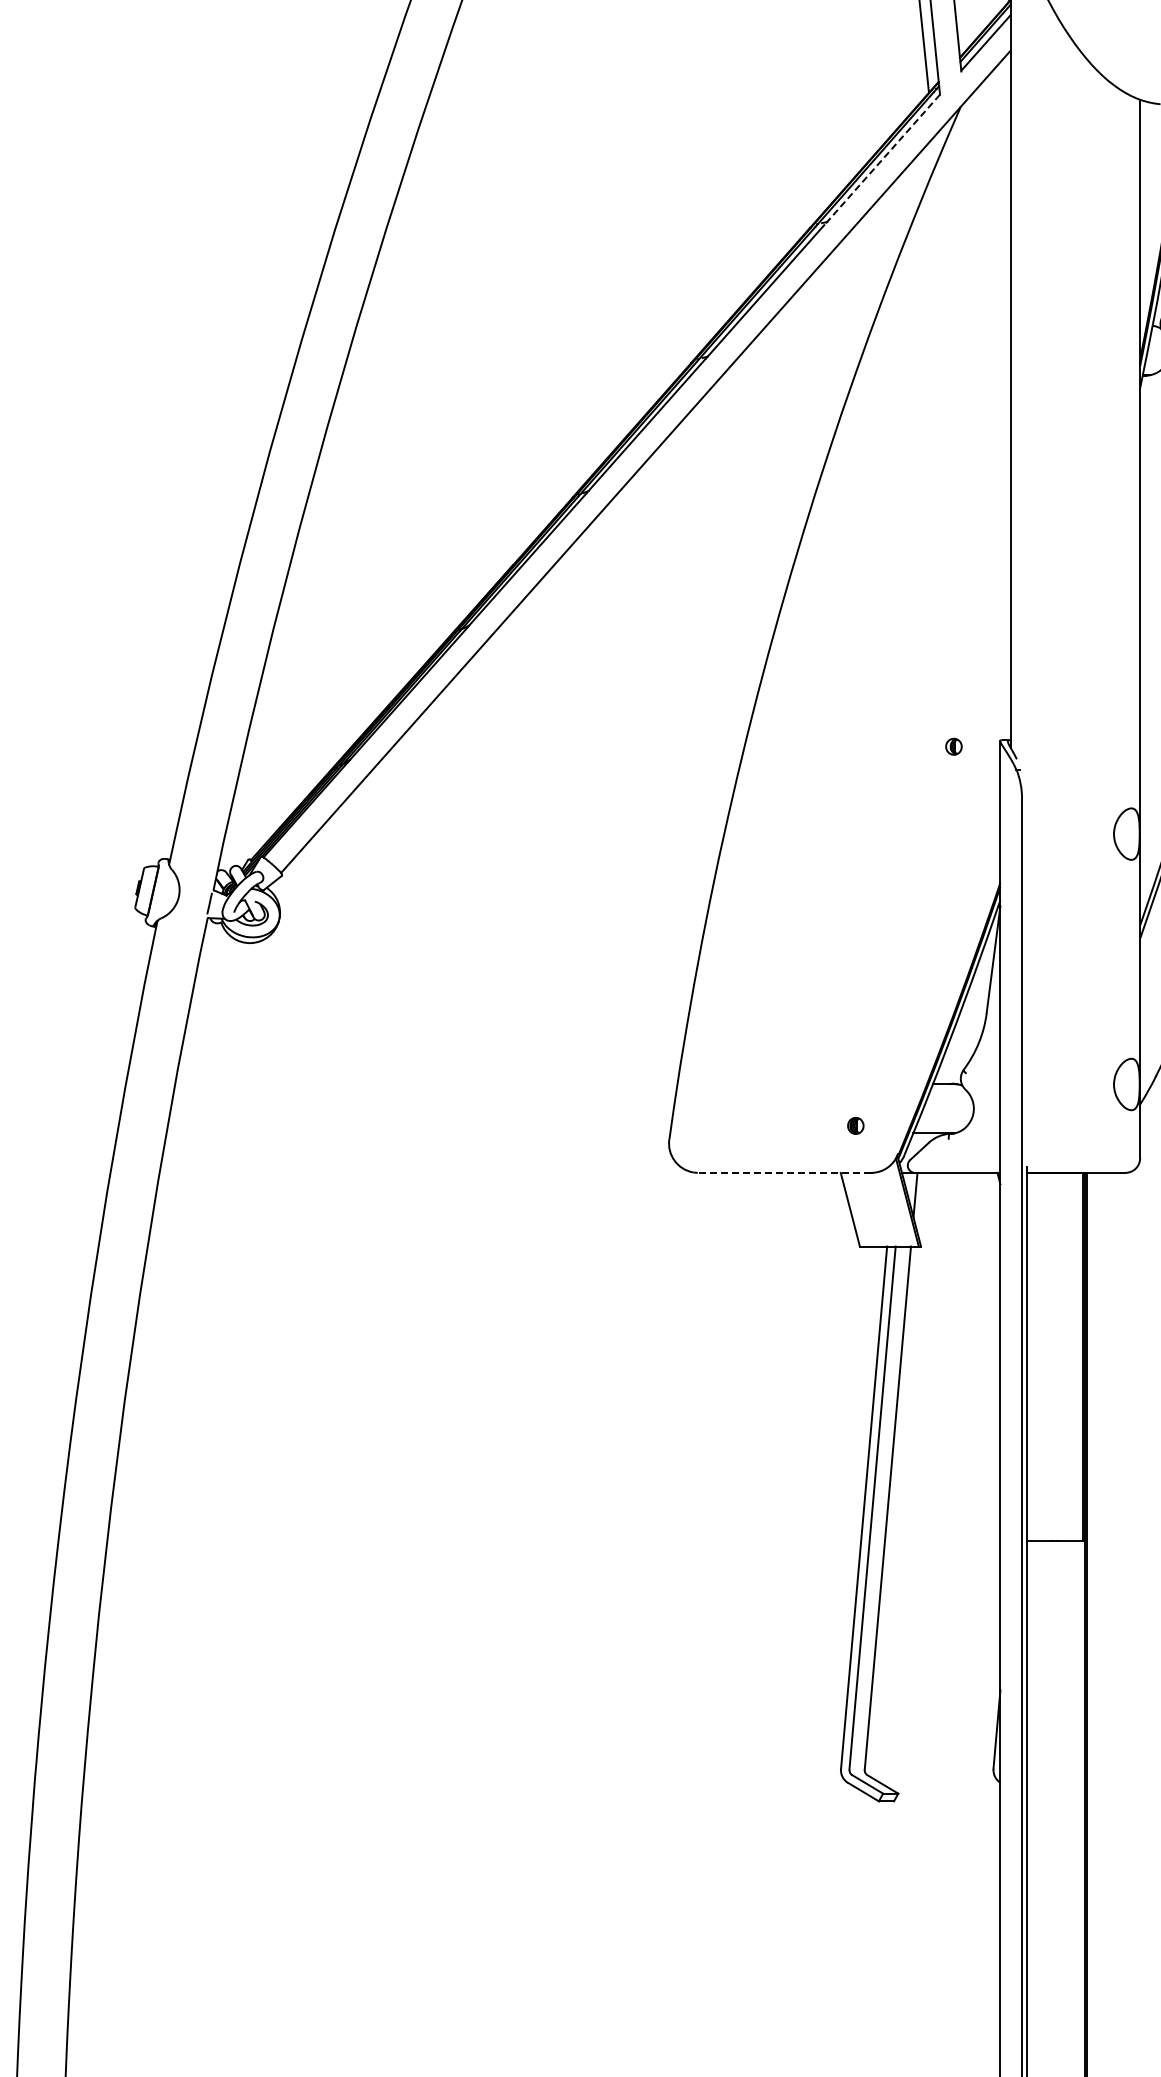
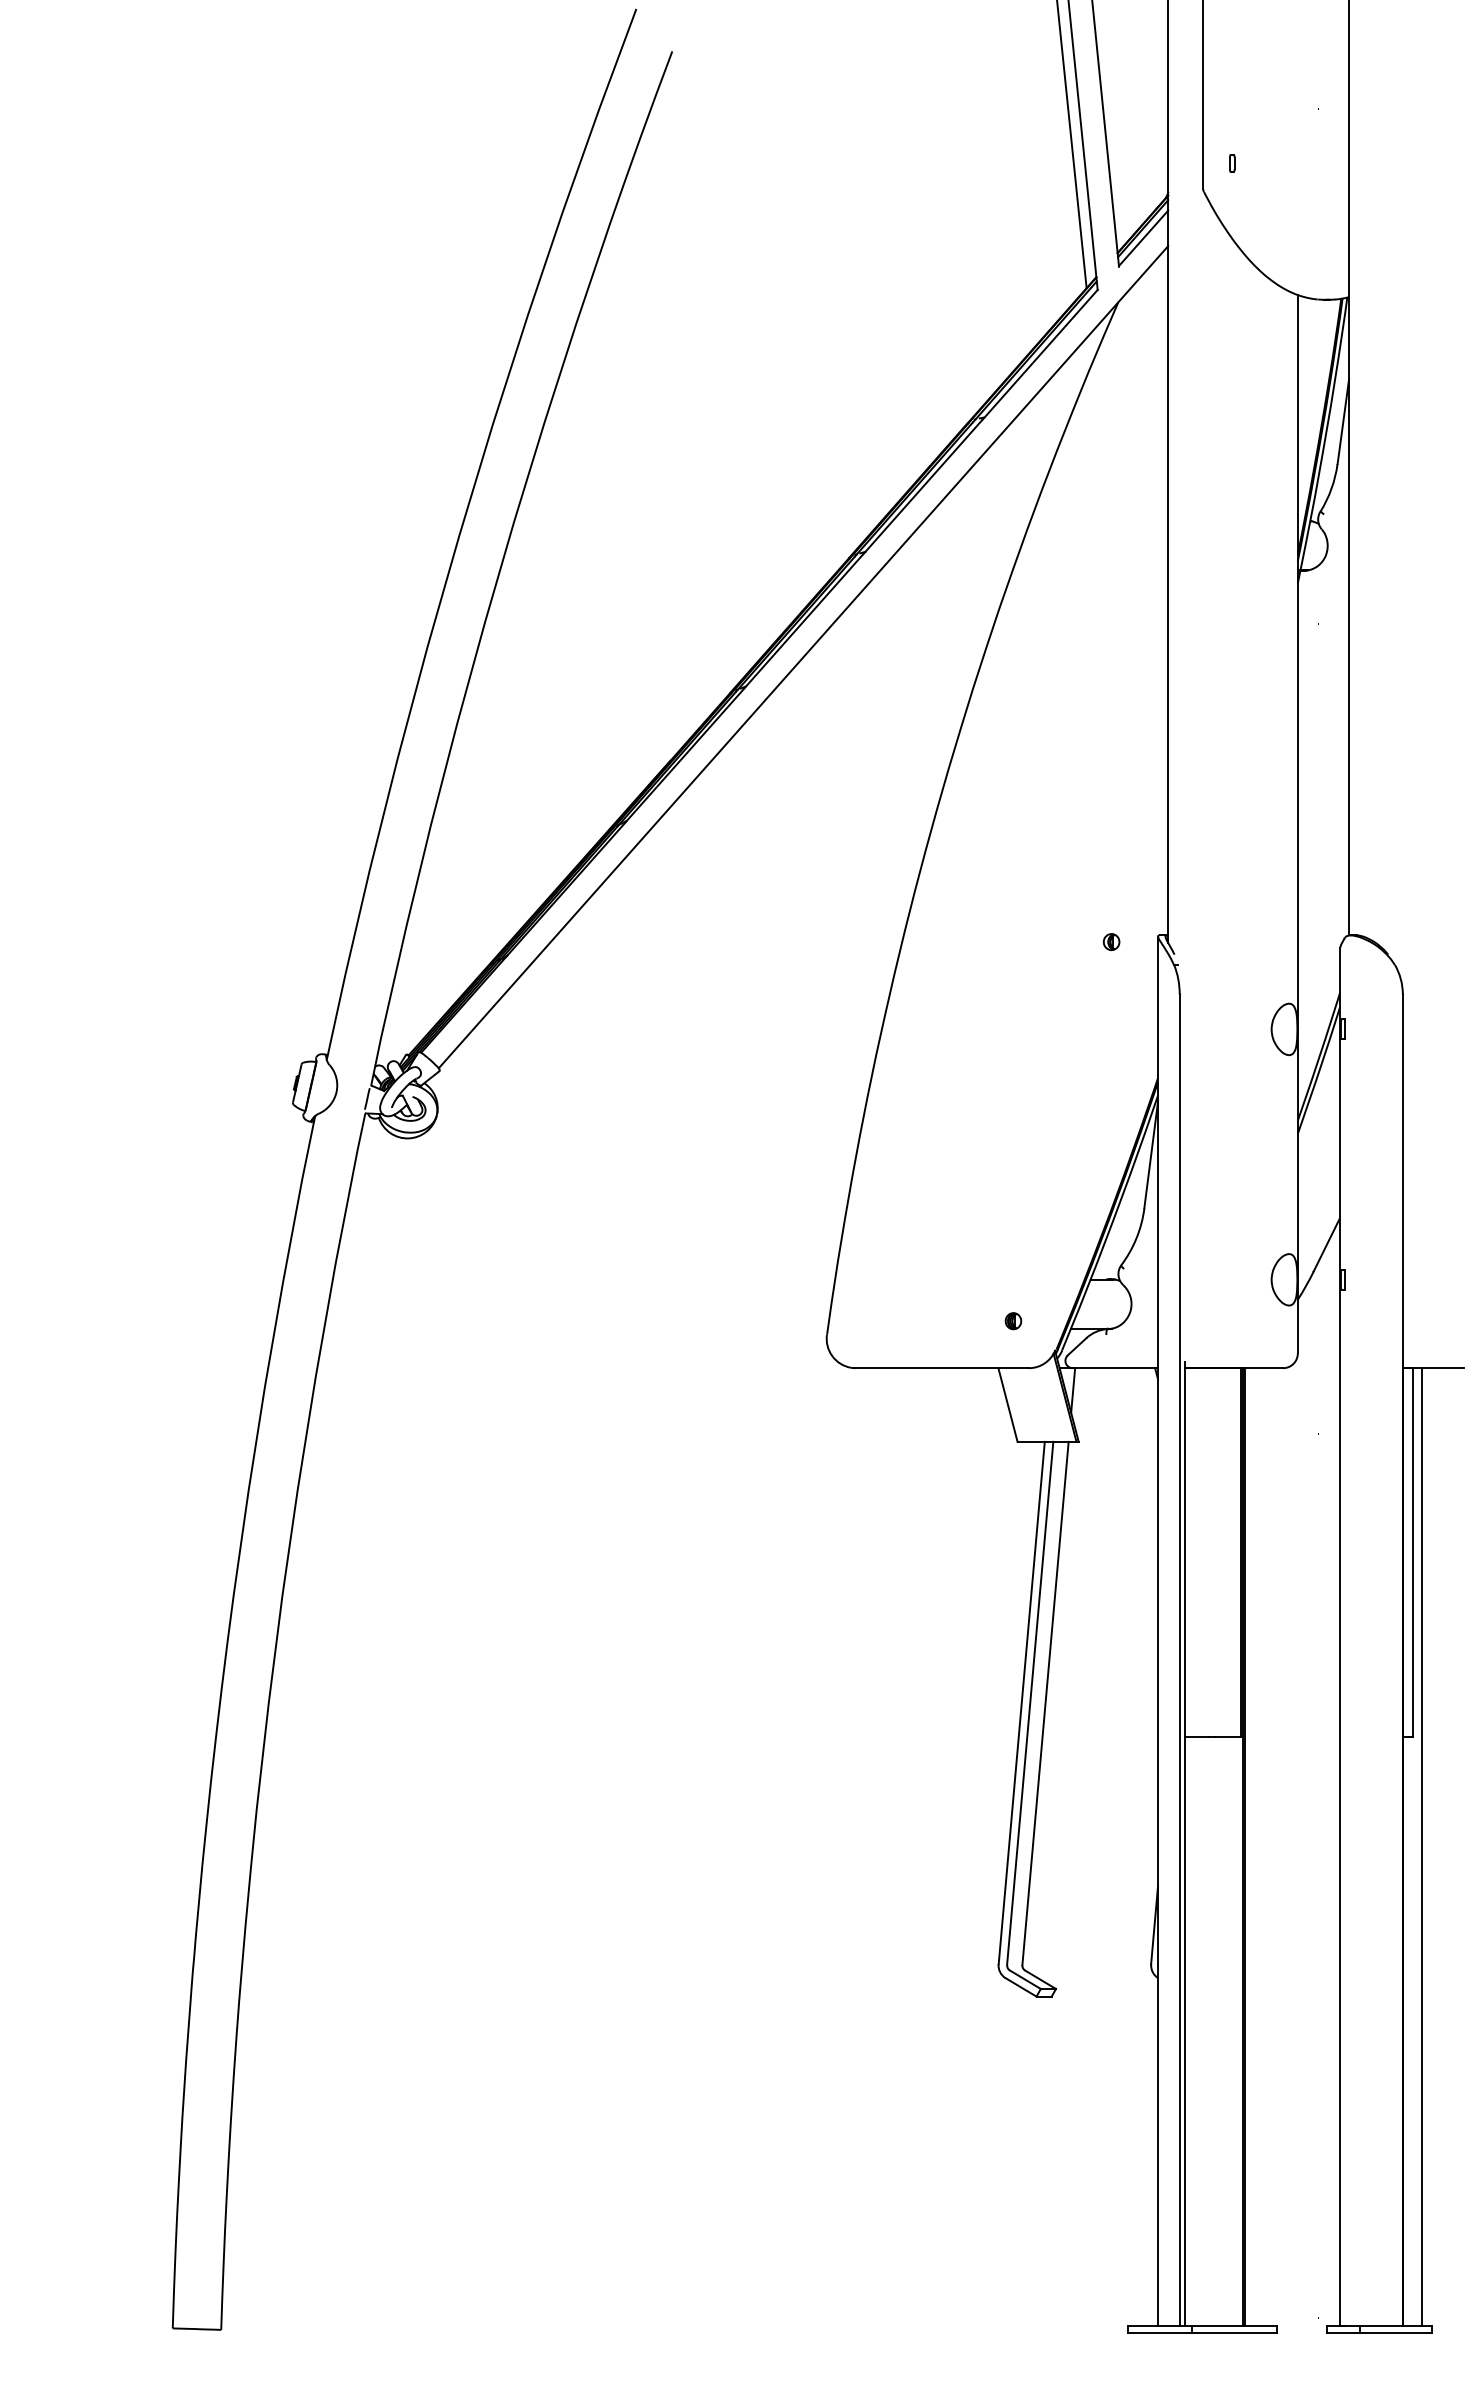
line: (882, 159) -> (1040, 354), dashed -> solid
line: (783, 1173) -> (941, 1368), dashed -> solid

